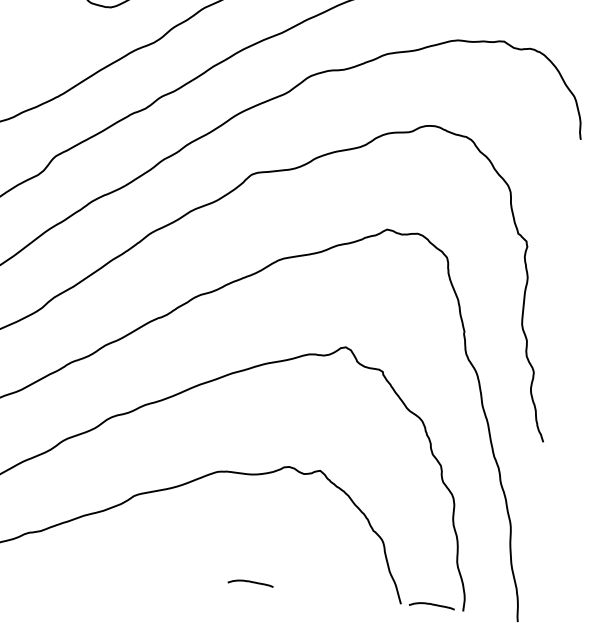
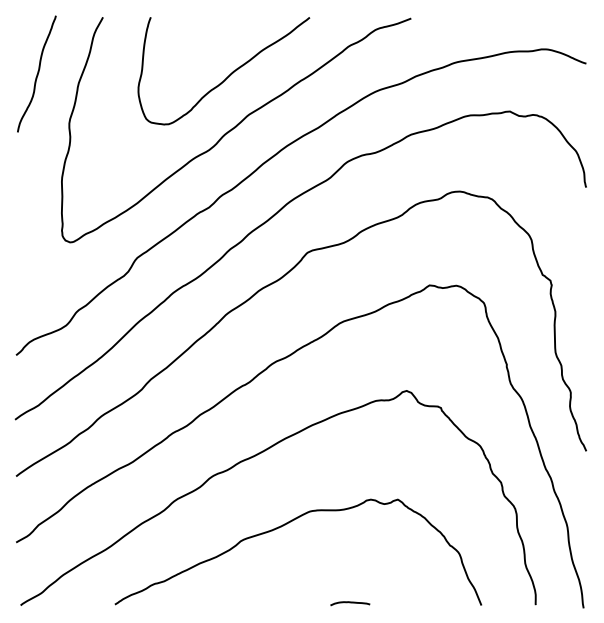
curve: (432, 605) -> (508, 603), removed

